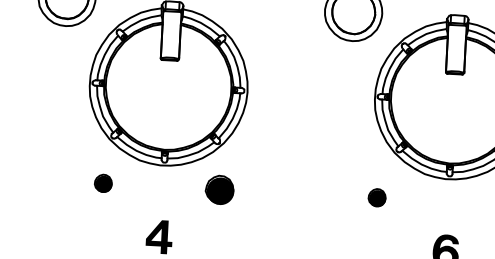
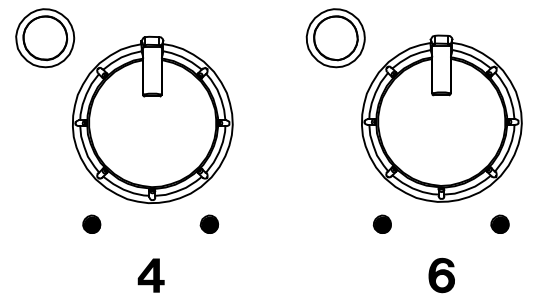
part: (218, 188) -> (208, 223), size x0.62
part: (376, 196) -> (381, 223), moved

